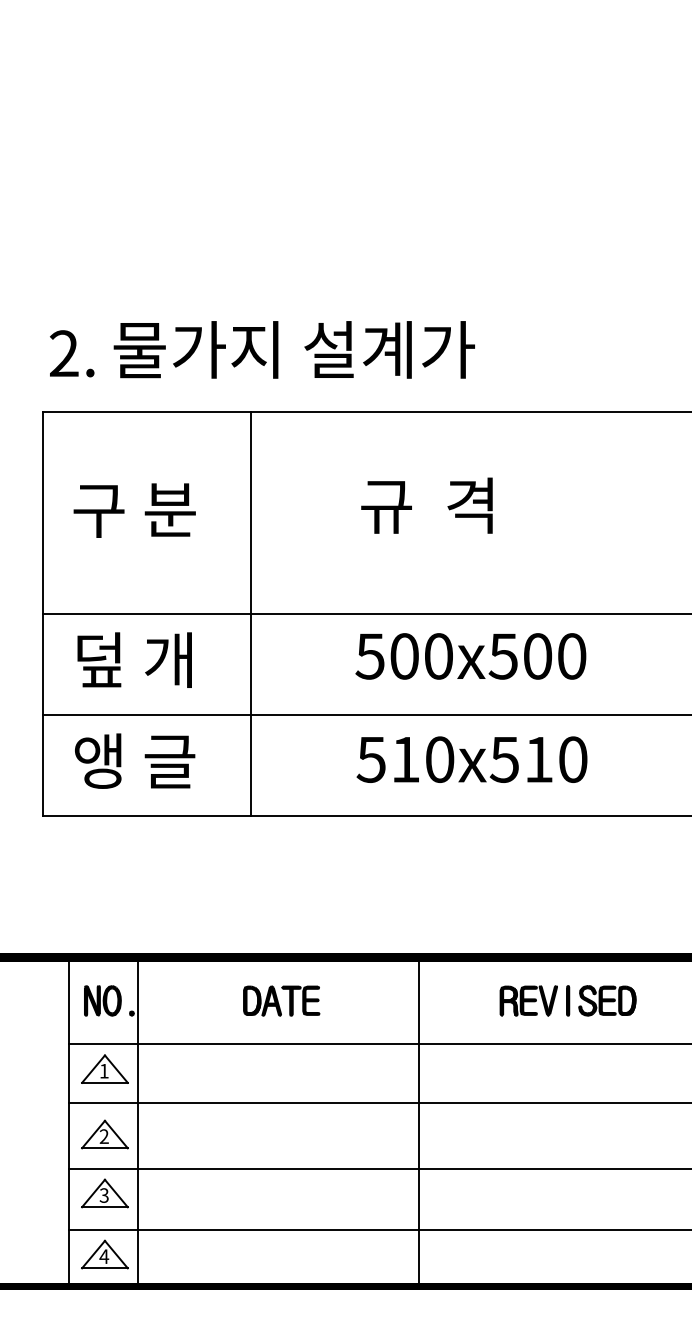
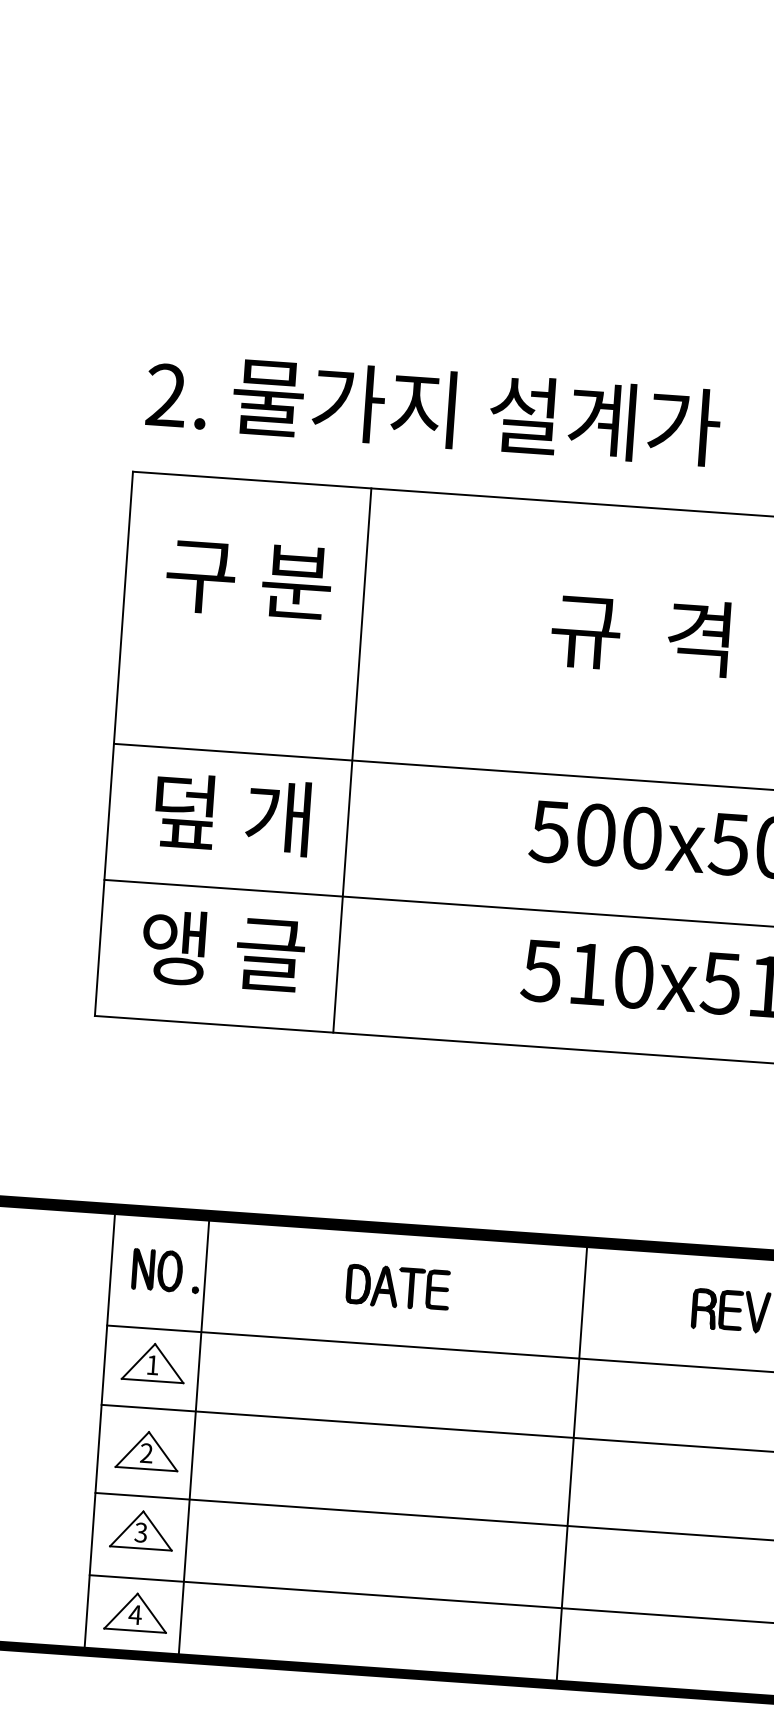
text: (134, 510) -> (248, 579), moved
line: (250, 613) -> (352, 759), moved

